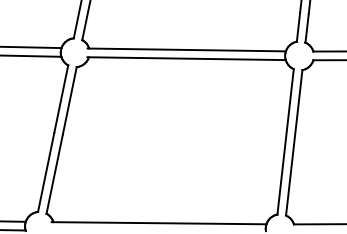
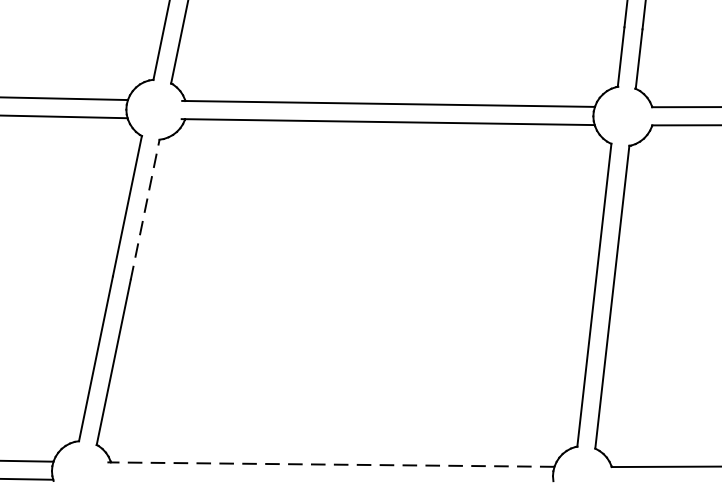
line: (69, 100) -> (144, 209), solid -> dashed
line: (158, 223) -> (329, 465), solid -> dashed

